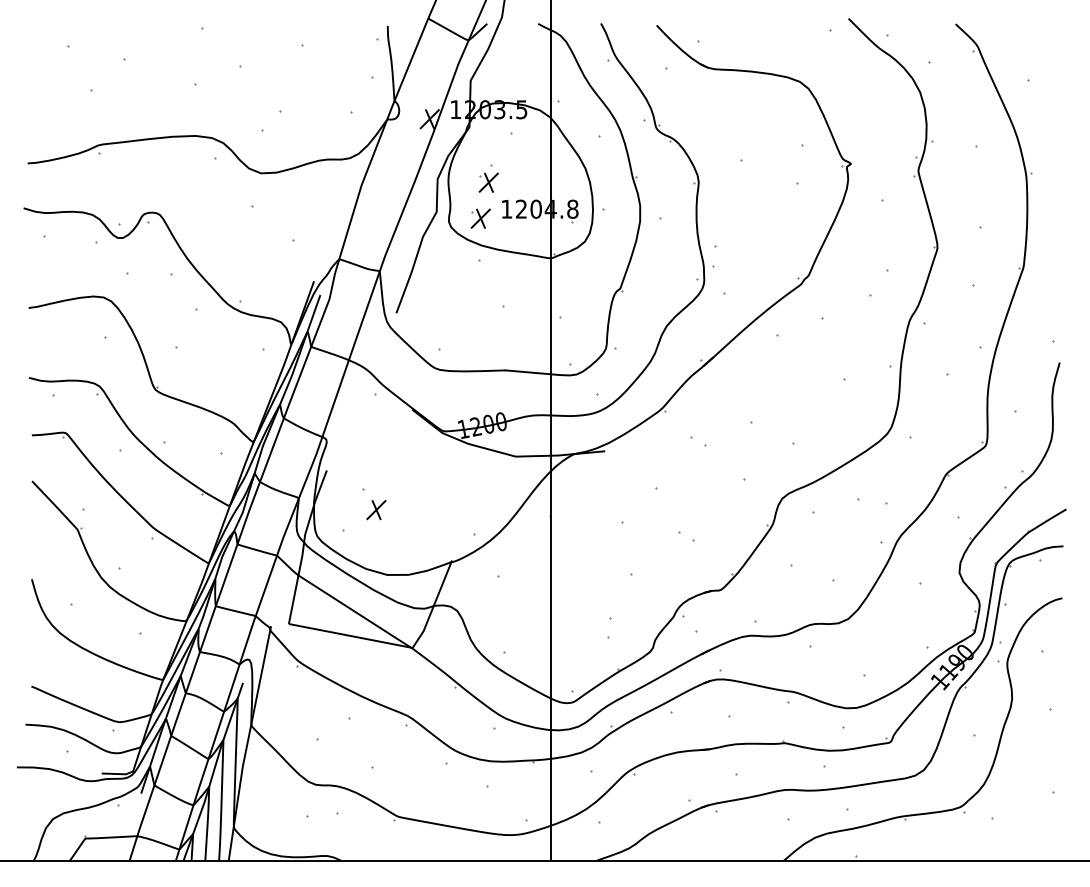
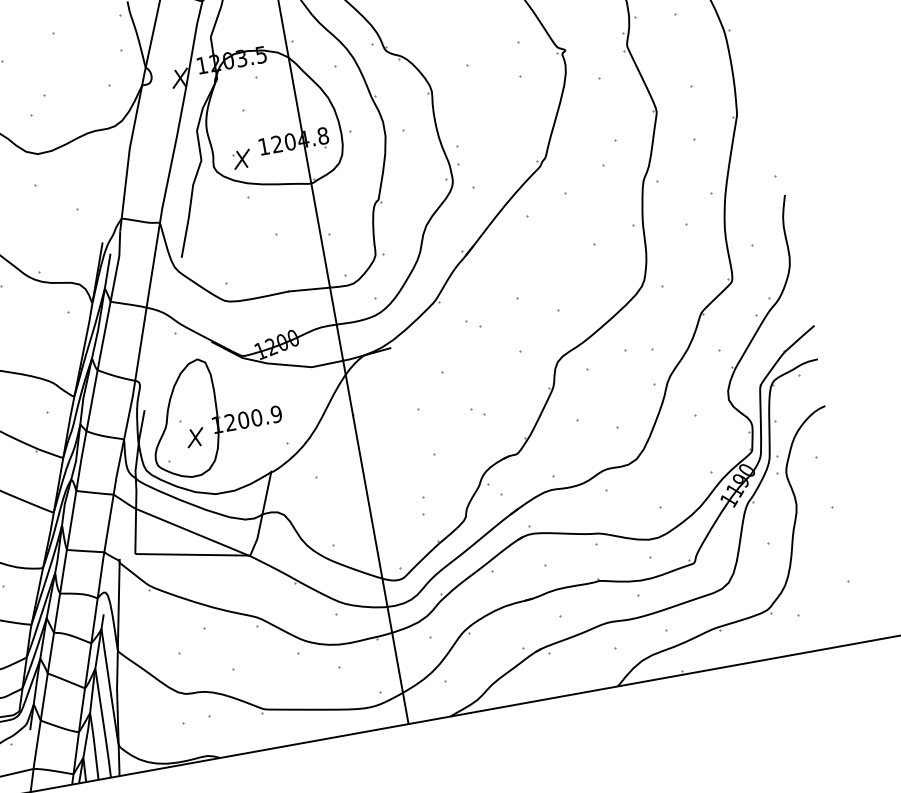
part: (488, 182) -> (243, 125), removed
part: (401, 488) -> (214, 414), added

